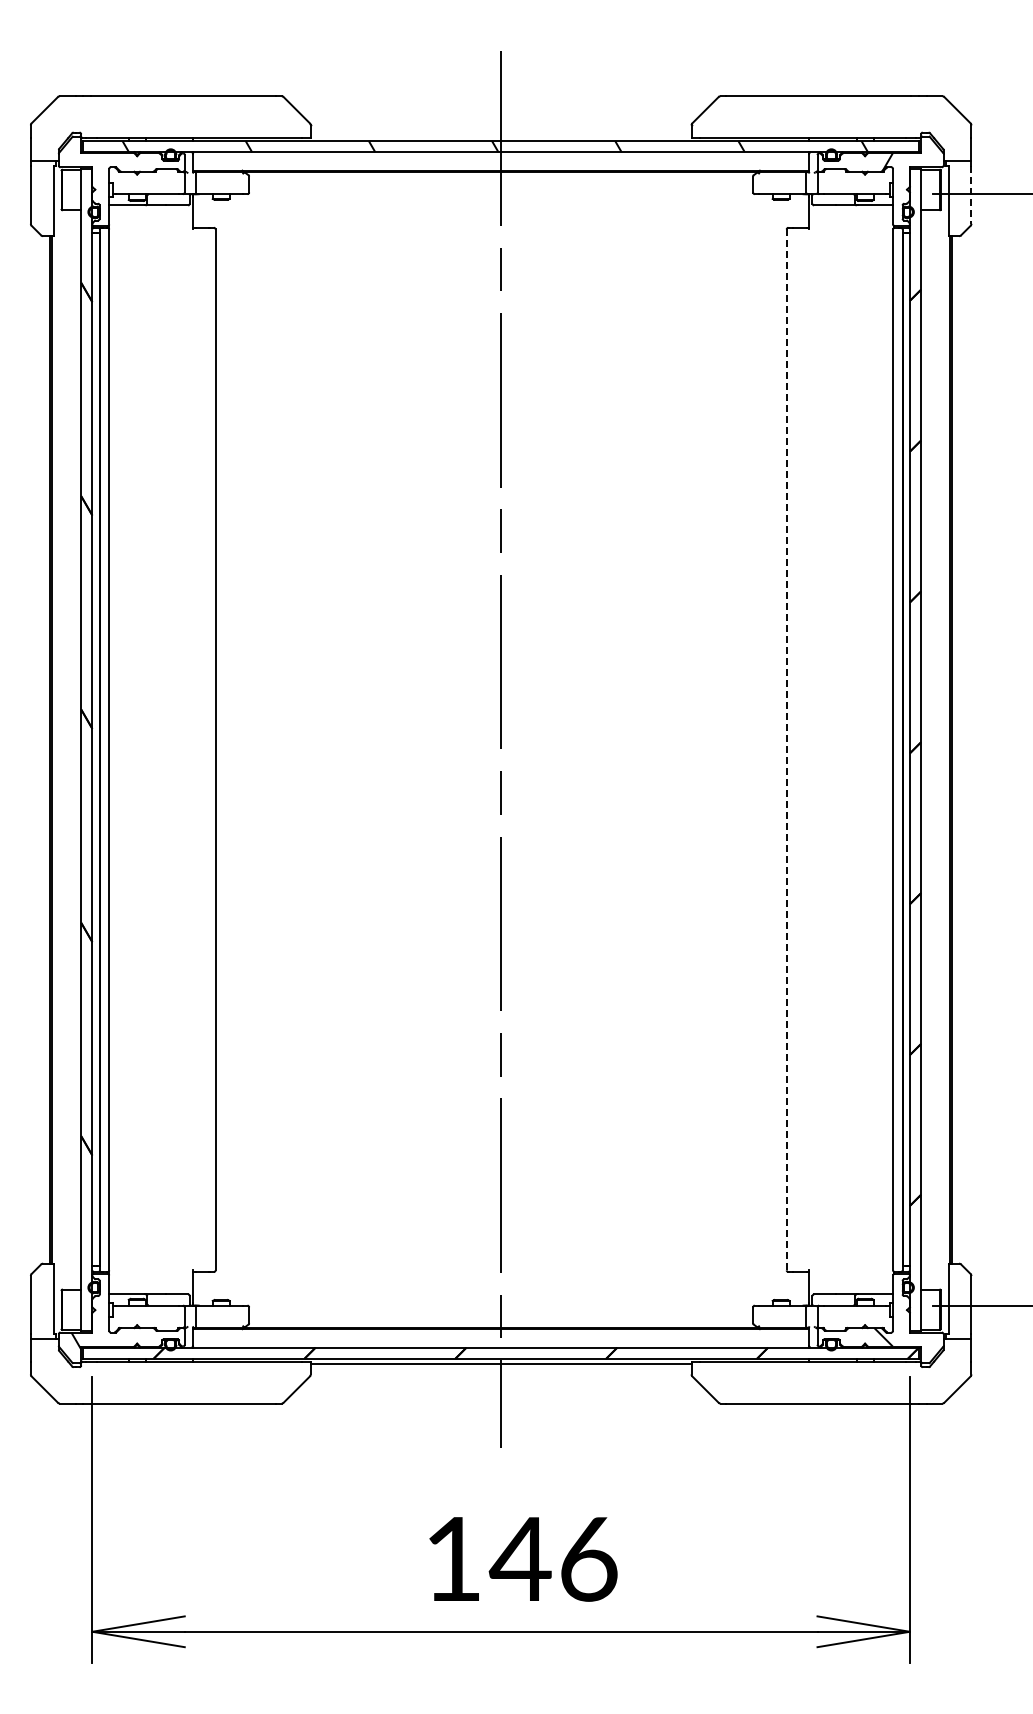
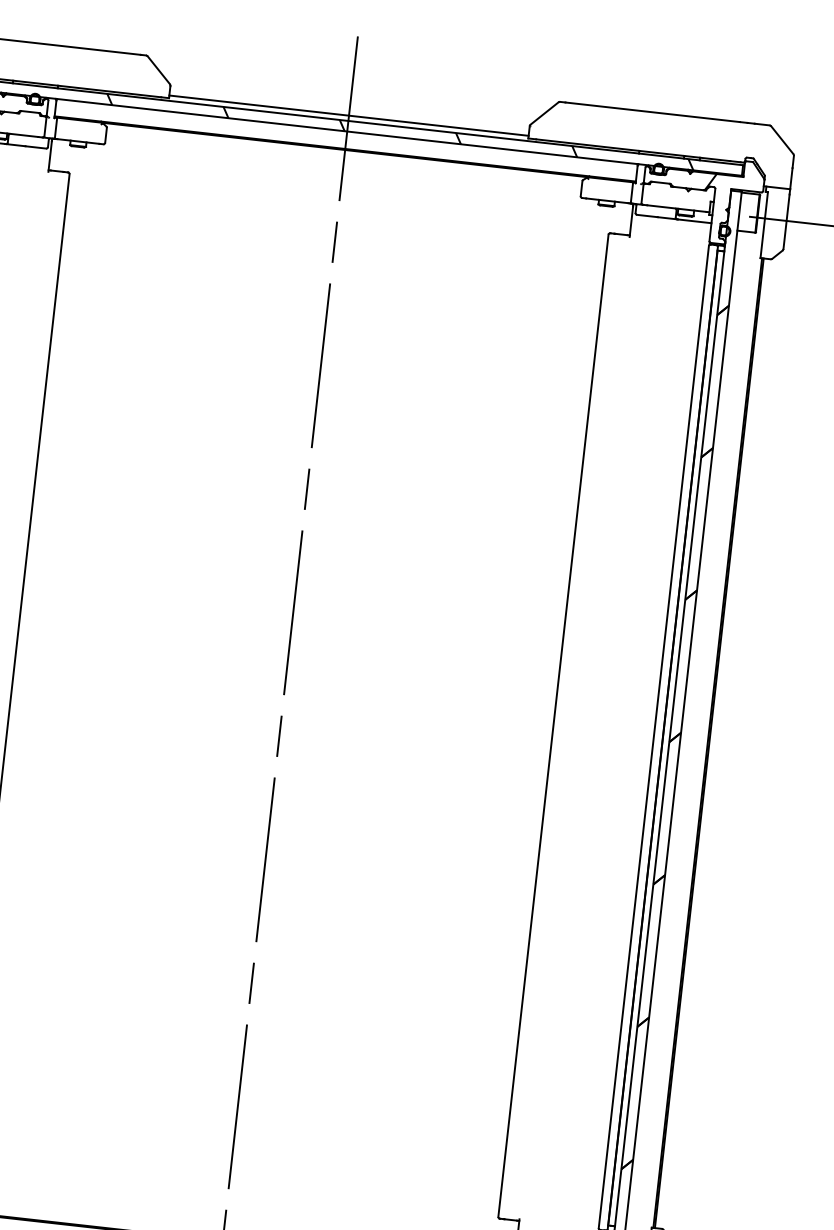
line: (500, 135) -> (348, 115), added
line: (971, 195) -> (786, 222), dashed -> solid
line: (786, 750) -> (553, 726), dashed -> solid

